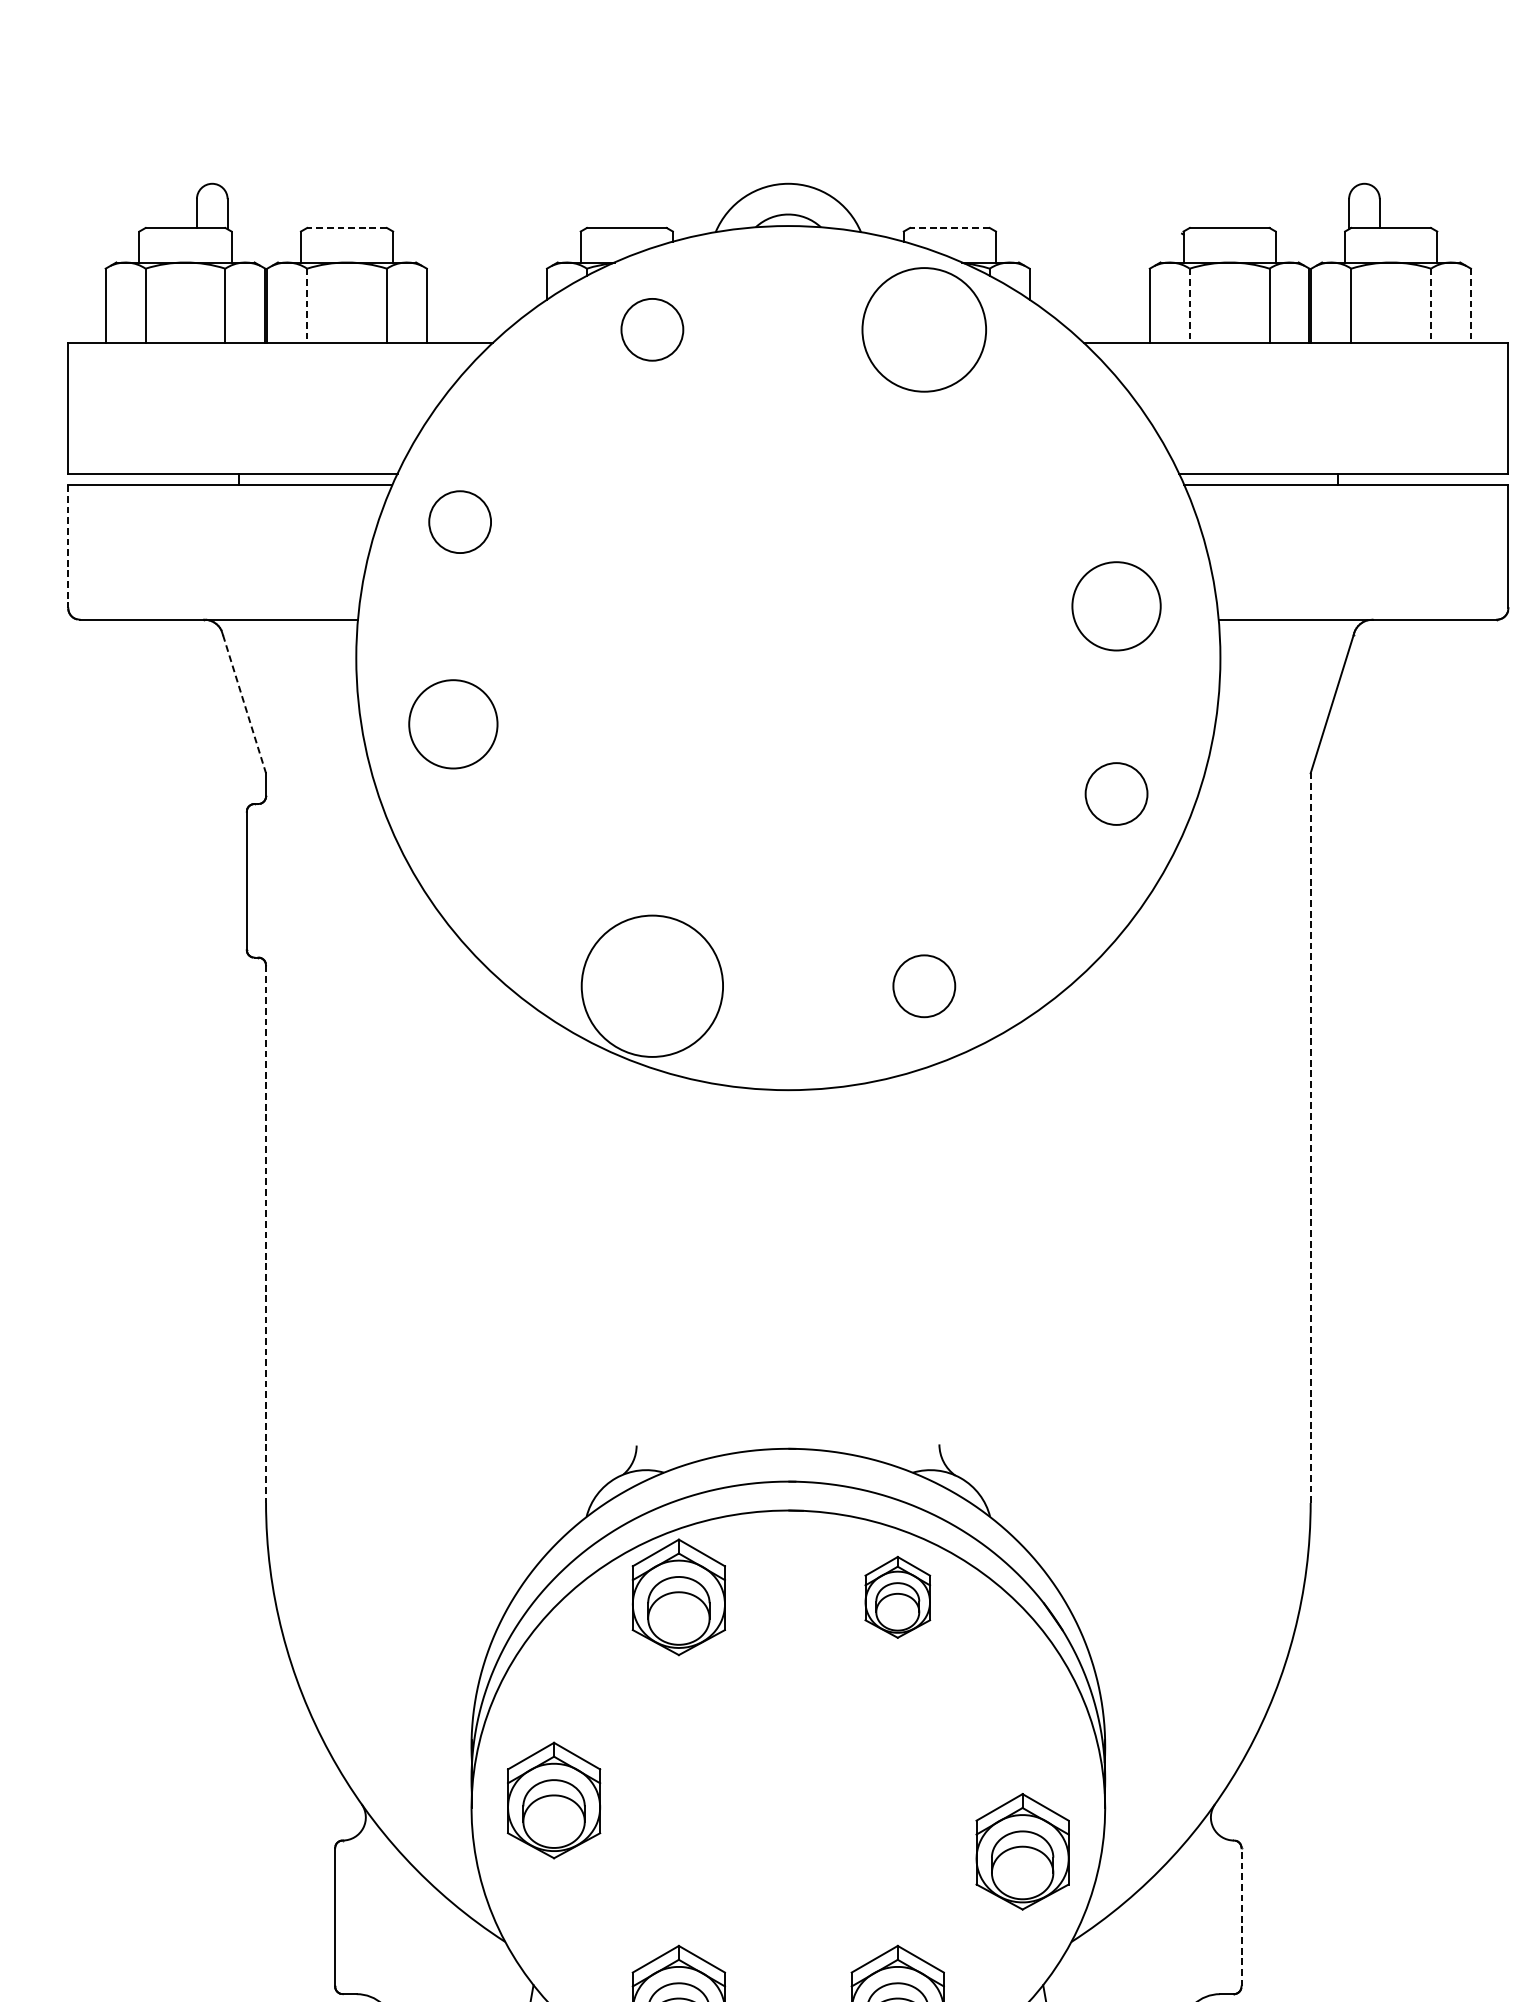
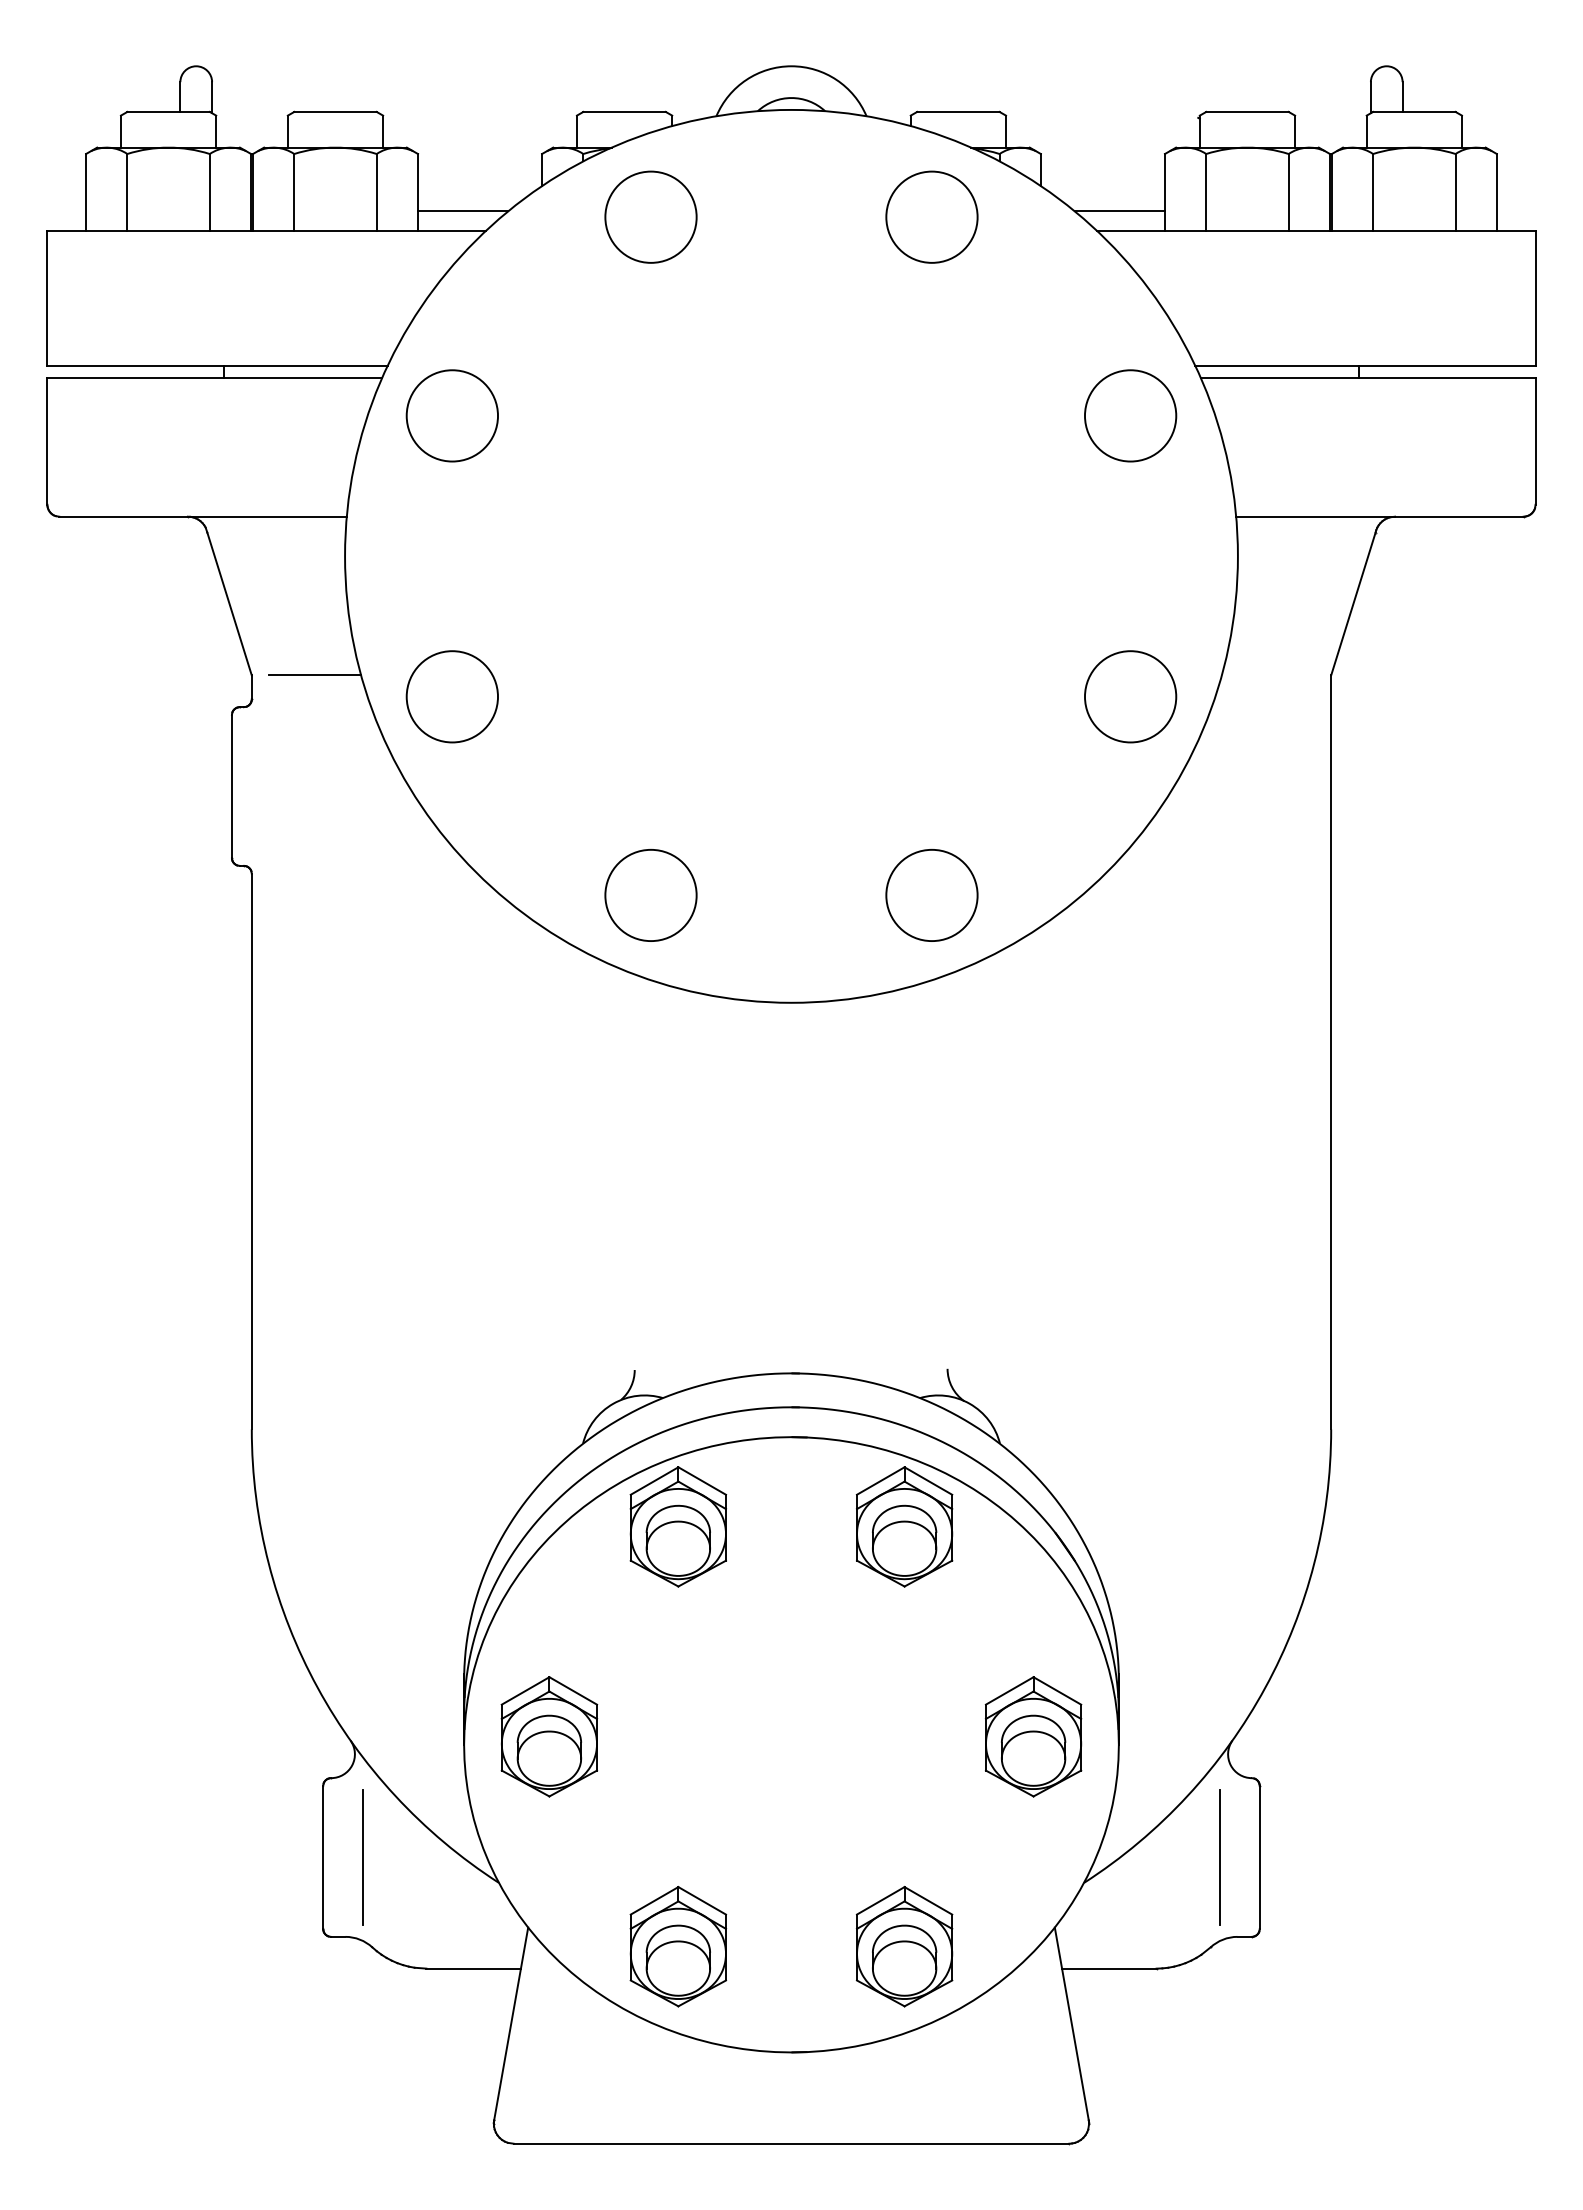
line: (347, 227) -> (335, 111), dashed -> solid
line: (949, 227) -> (957, 111), dashed -> solid
line: (307, 305) -> (294, 192), dashed -> solid
line: (1190, 305) -> (1206, 192), dashed -> solid
line: (1430, 305) -> (1455, 192), dashed -> solid
line: (1470, 305) -> (1496, 192), dashed -> solid
line: (470, 324) -> (463, 211), added
line: (1105, 324) -> (1119, 211), added
circle: (651, 329) -> (650, 216), size x1.43
circle: (923, 329) -> (931, 216), size x0.71
circle: (460, 521) -> (452, 415), size x1.43
line: (68, 546) -> (47, 441), dashed -> solid
circle: (1116, 605) -> (1130, 415), moved
line: (244, 704) -> (229, 604), dashed -> solid
circle: (452, 724) -> (451, 696), moved
line: (326, 773) -> (314, 675), added
circle: (1116, 793) -> (1130, 696), size x1.43
circle: (651, 986) -> (650, 895), size x0.62
circle: (923, 986) -> (931, 895), size x1.43
line: (1310, 1138) -> (1331, 1052), dashed -> solid
line: (265, 1234) -> (251, 1151), dashed -> solid
part: (897, 1596) -> (904, 1526), size x1.43
part: (1022, 1851) -> (1033, 1736), moved
line: (373, 1917) -> (362, 1857), added
line: (1203, 1917) -> (1220, 1857), added
line: (1241, 1917) -> (1259, 1857), dashed -> solid

